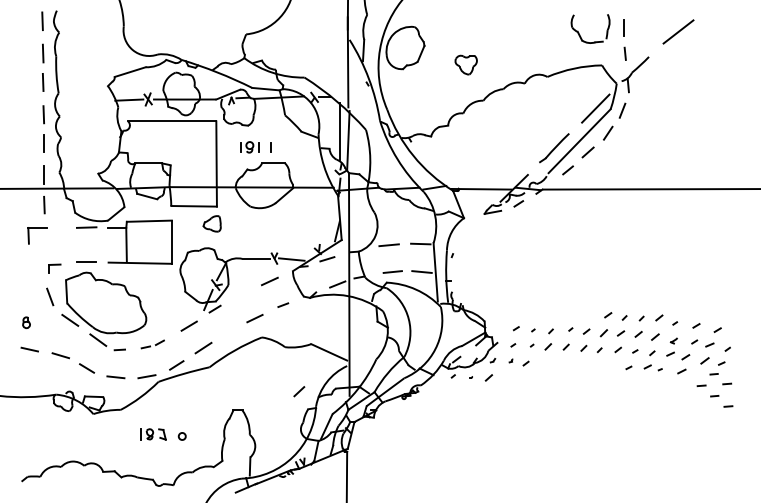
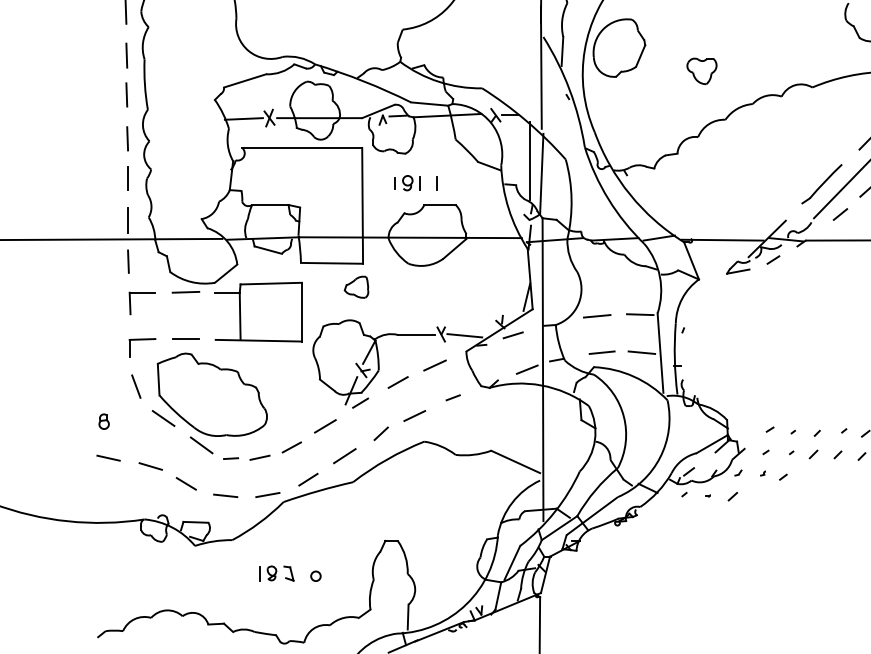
part: (37, 228) -> (142, 293), moved
part: (54, 268) -> (142, 347), size x1.67
line: (242, 293) -> (397, 381), added
part: (152, 344) -> (275, 451), size x1.67
line: (299, 391) -> (381, 433), moved

